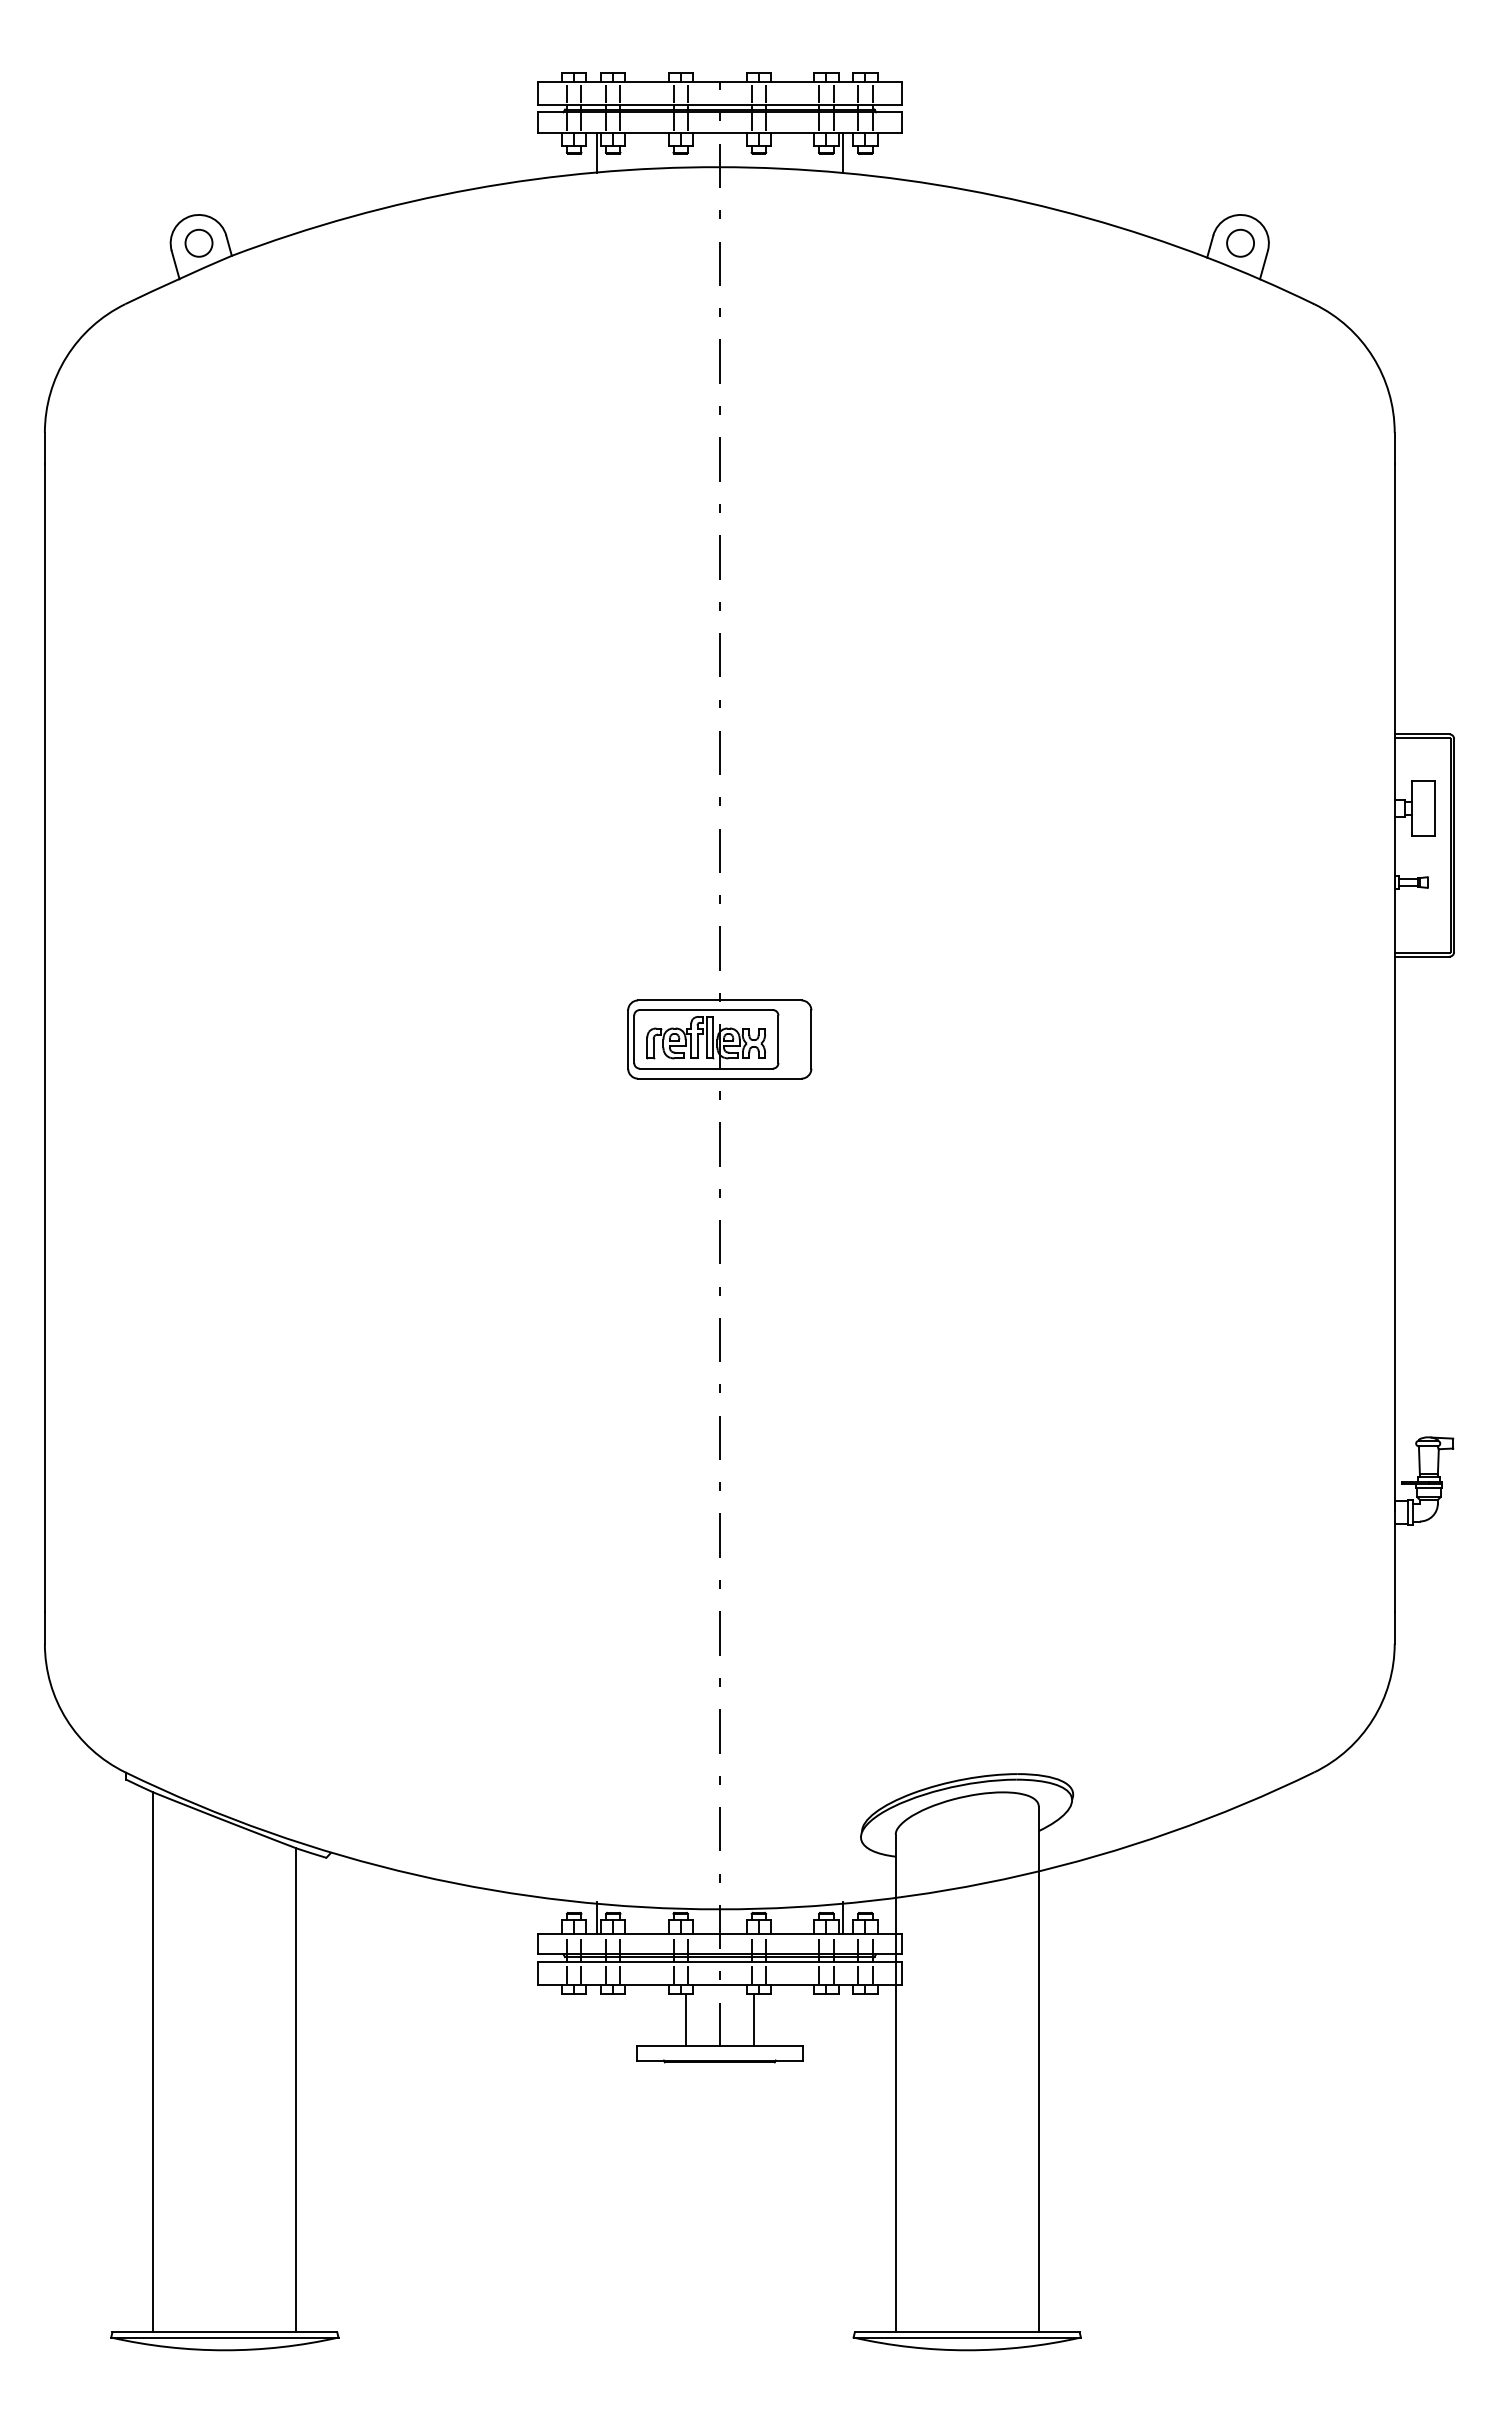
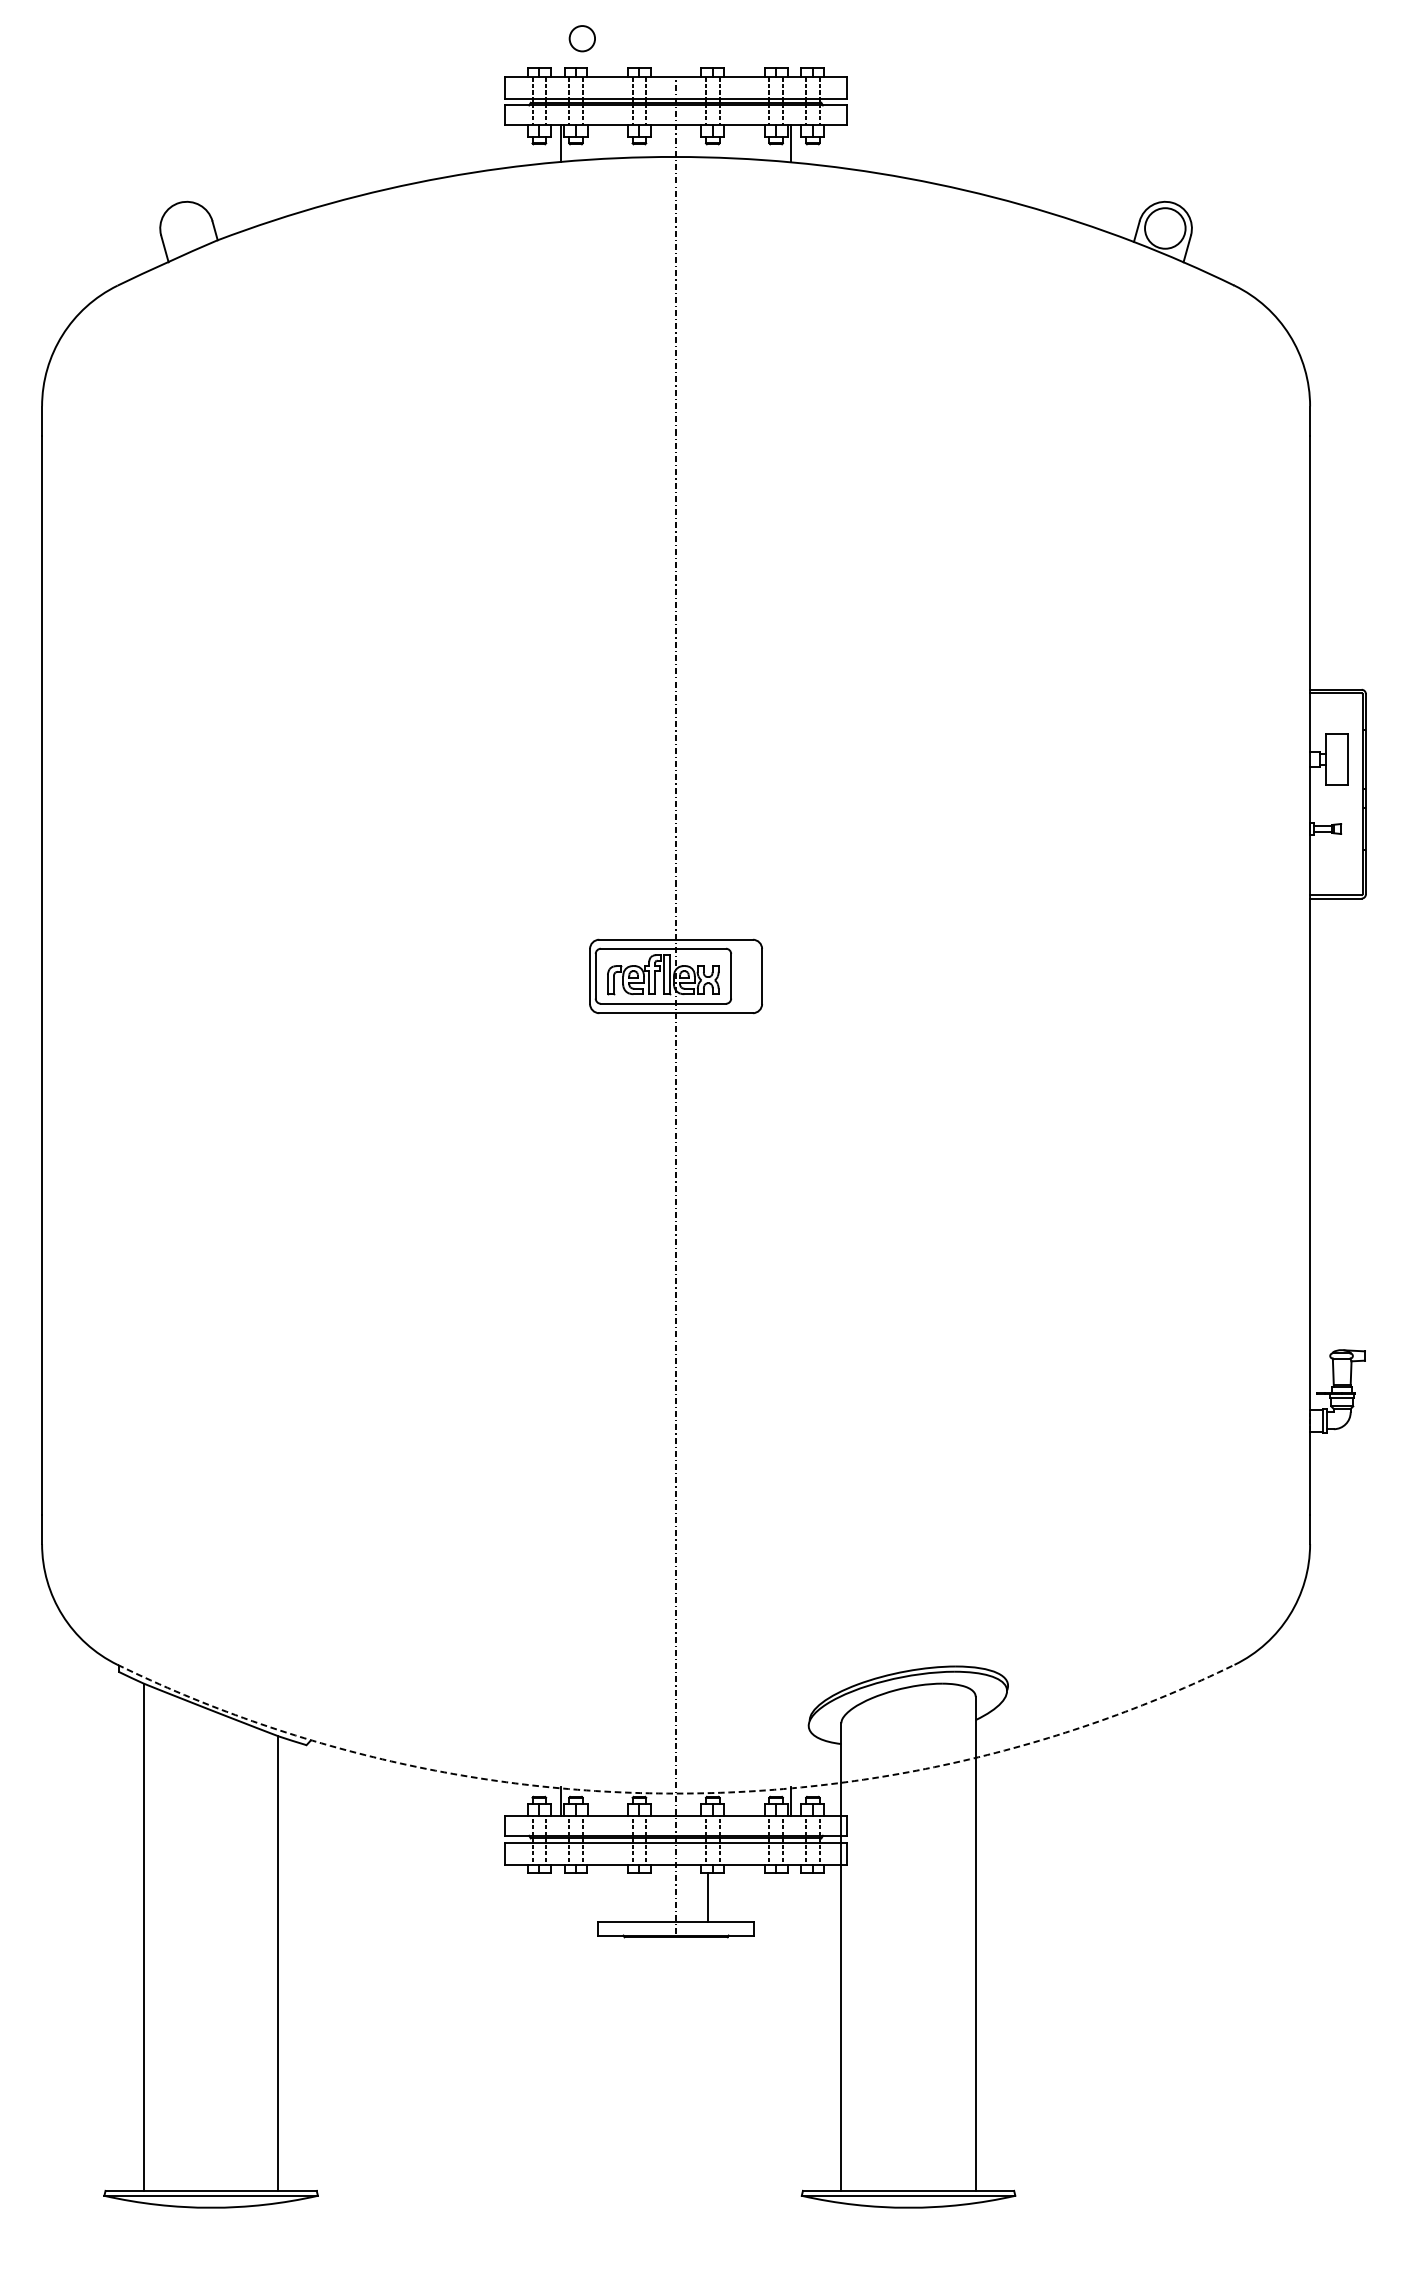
circle: (198, 242) -> (581, 37), moved
circle: (1240, 242) -> (1165, 227), size x1.6
arc: (719, 1909) -> (675, 1793), solid -> dashed
line: (685, 2019) -> (643, 1897), removed

